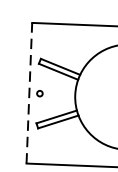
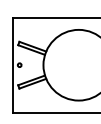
line: (29, 92) -> (12, 64), dashed -> solid

